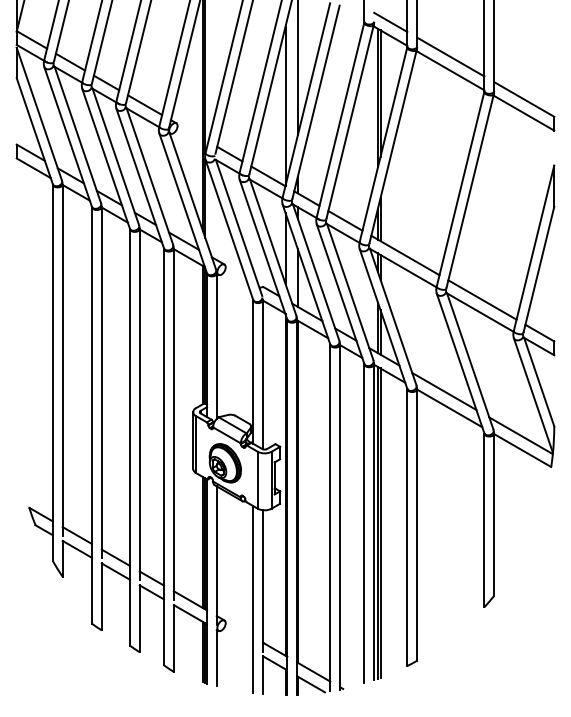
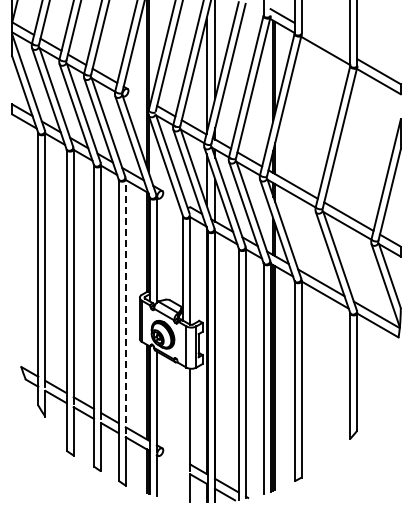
line: (450, 57) -> (325, 41), removed
line: (173, 424) -> (125, 306), solid -> dashed
line: (253, 599) -> (183, 433), removed

